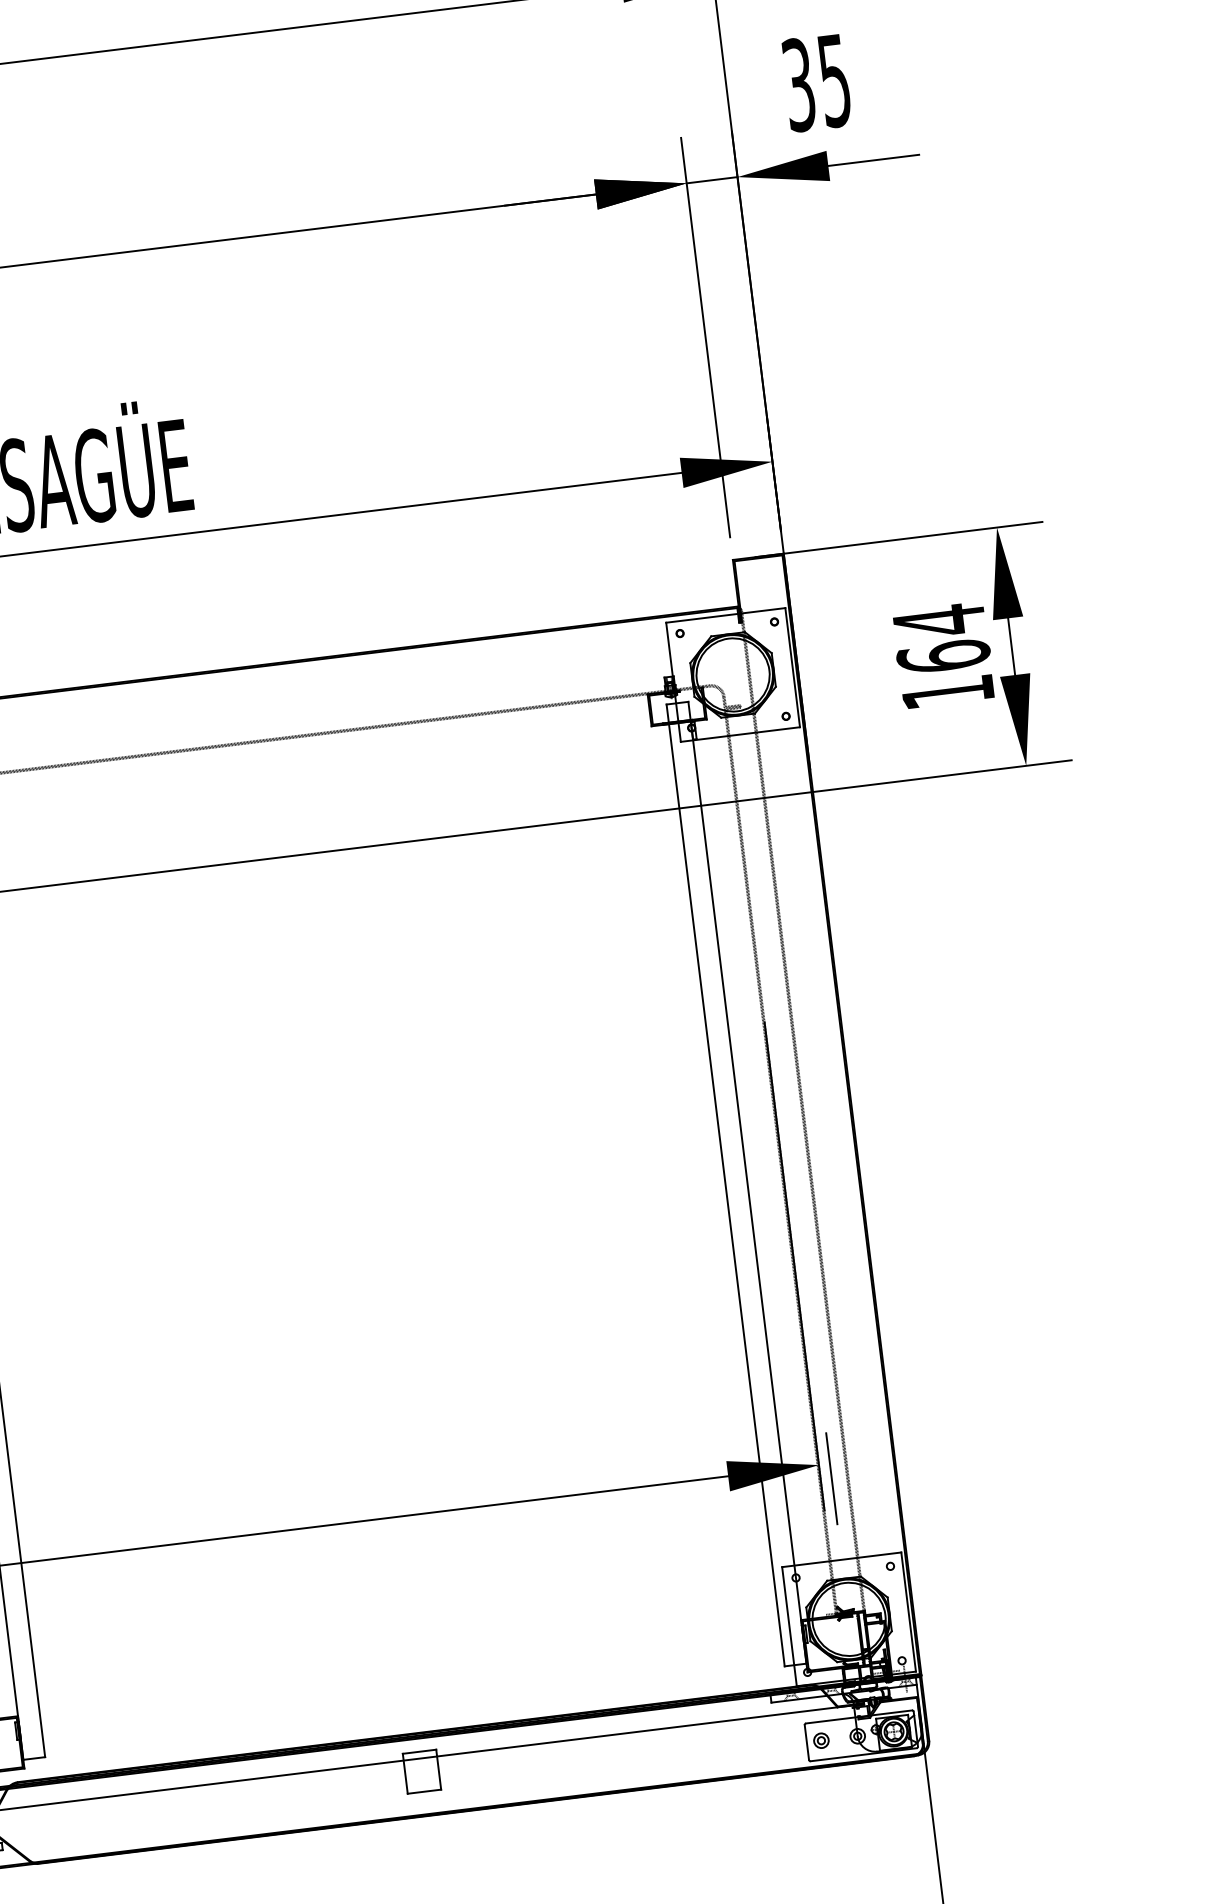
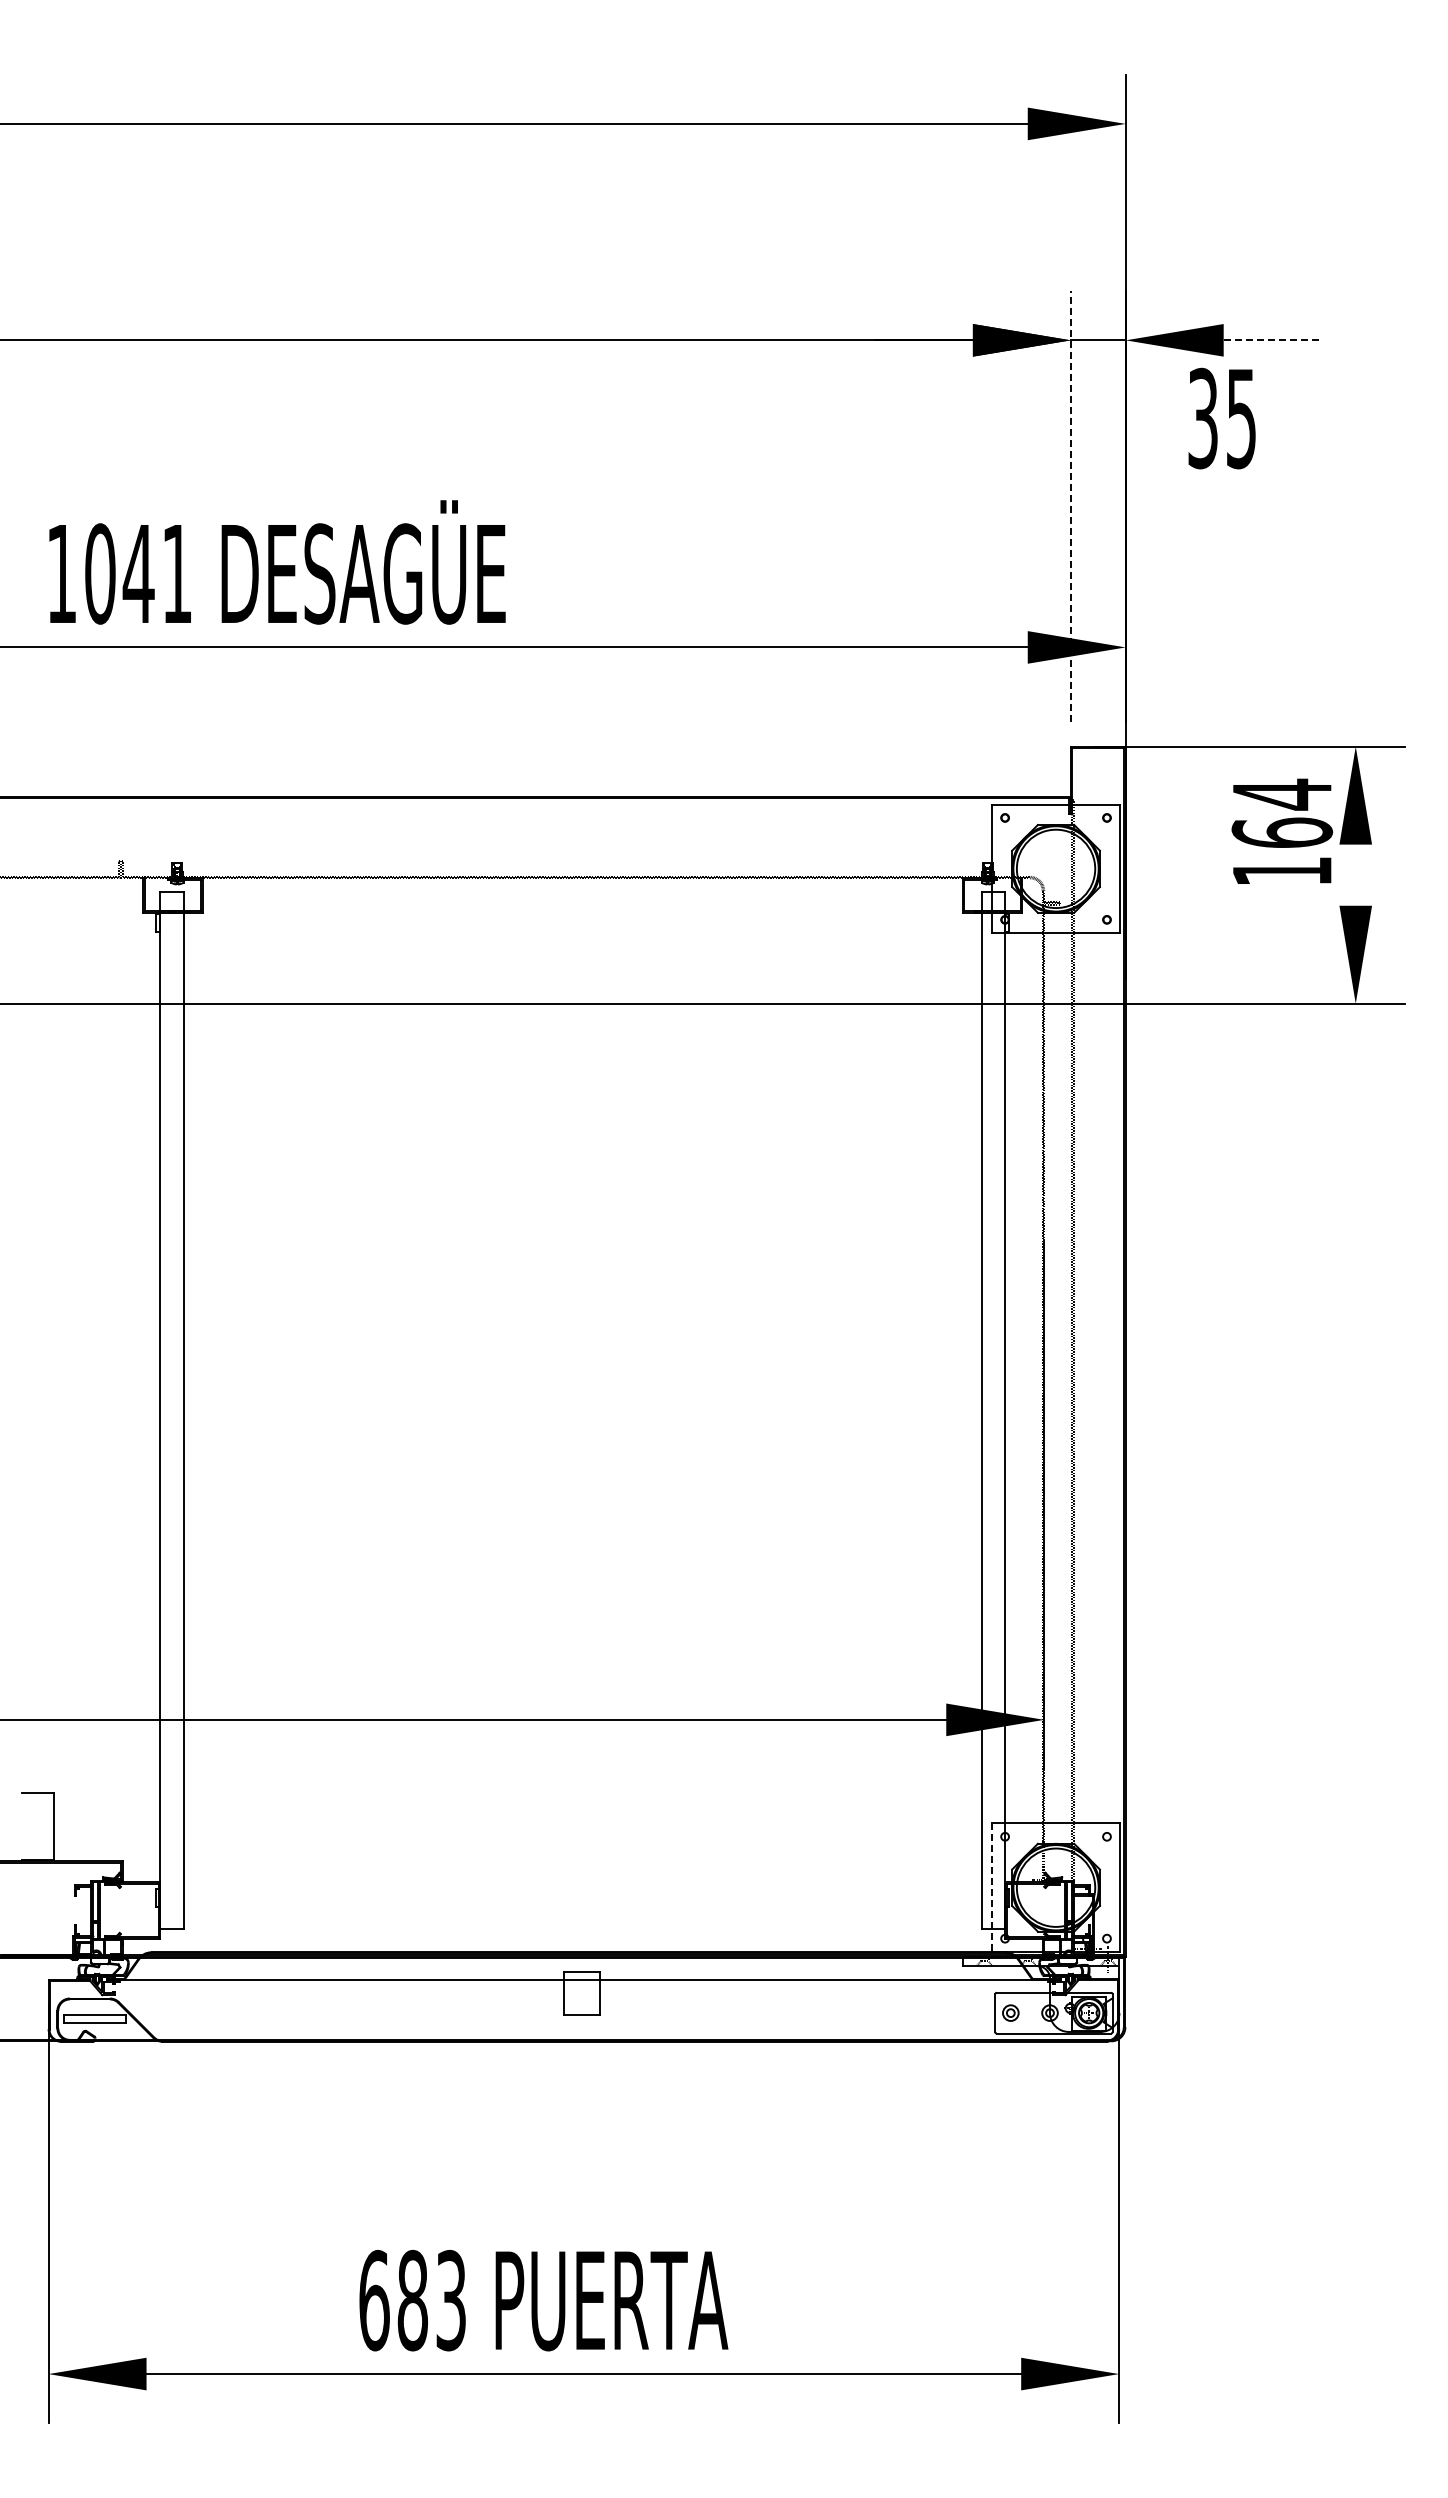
text: (816, 82) -> (1221, 418), moved
line: (873, 160) -> (1272, 340), solid -> dashed
line: (705, 337) -> (1070, 506), solid -> dashed
line: (1011, 646) -> (1355, 874), removed
text: (943, 654) -> (1282, 830), moved
line: (832, 1478) -> (1056, 1735), removed
line: (789, 1627) -> (991, 1888), solid -> dashed

